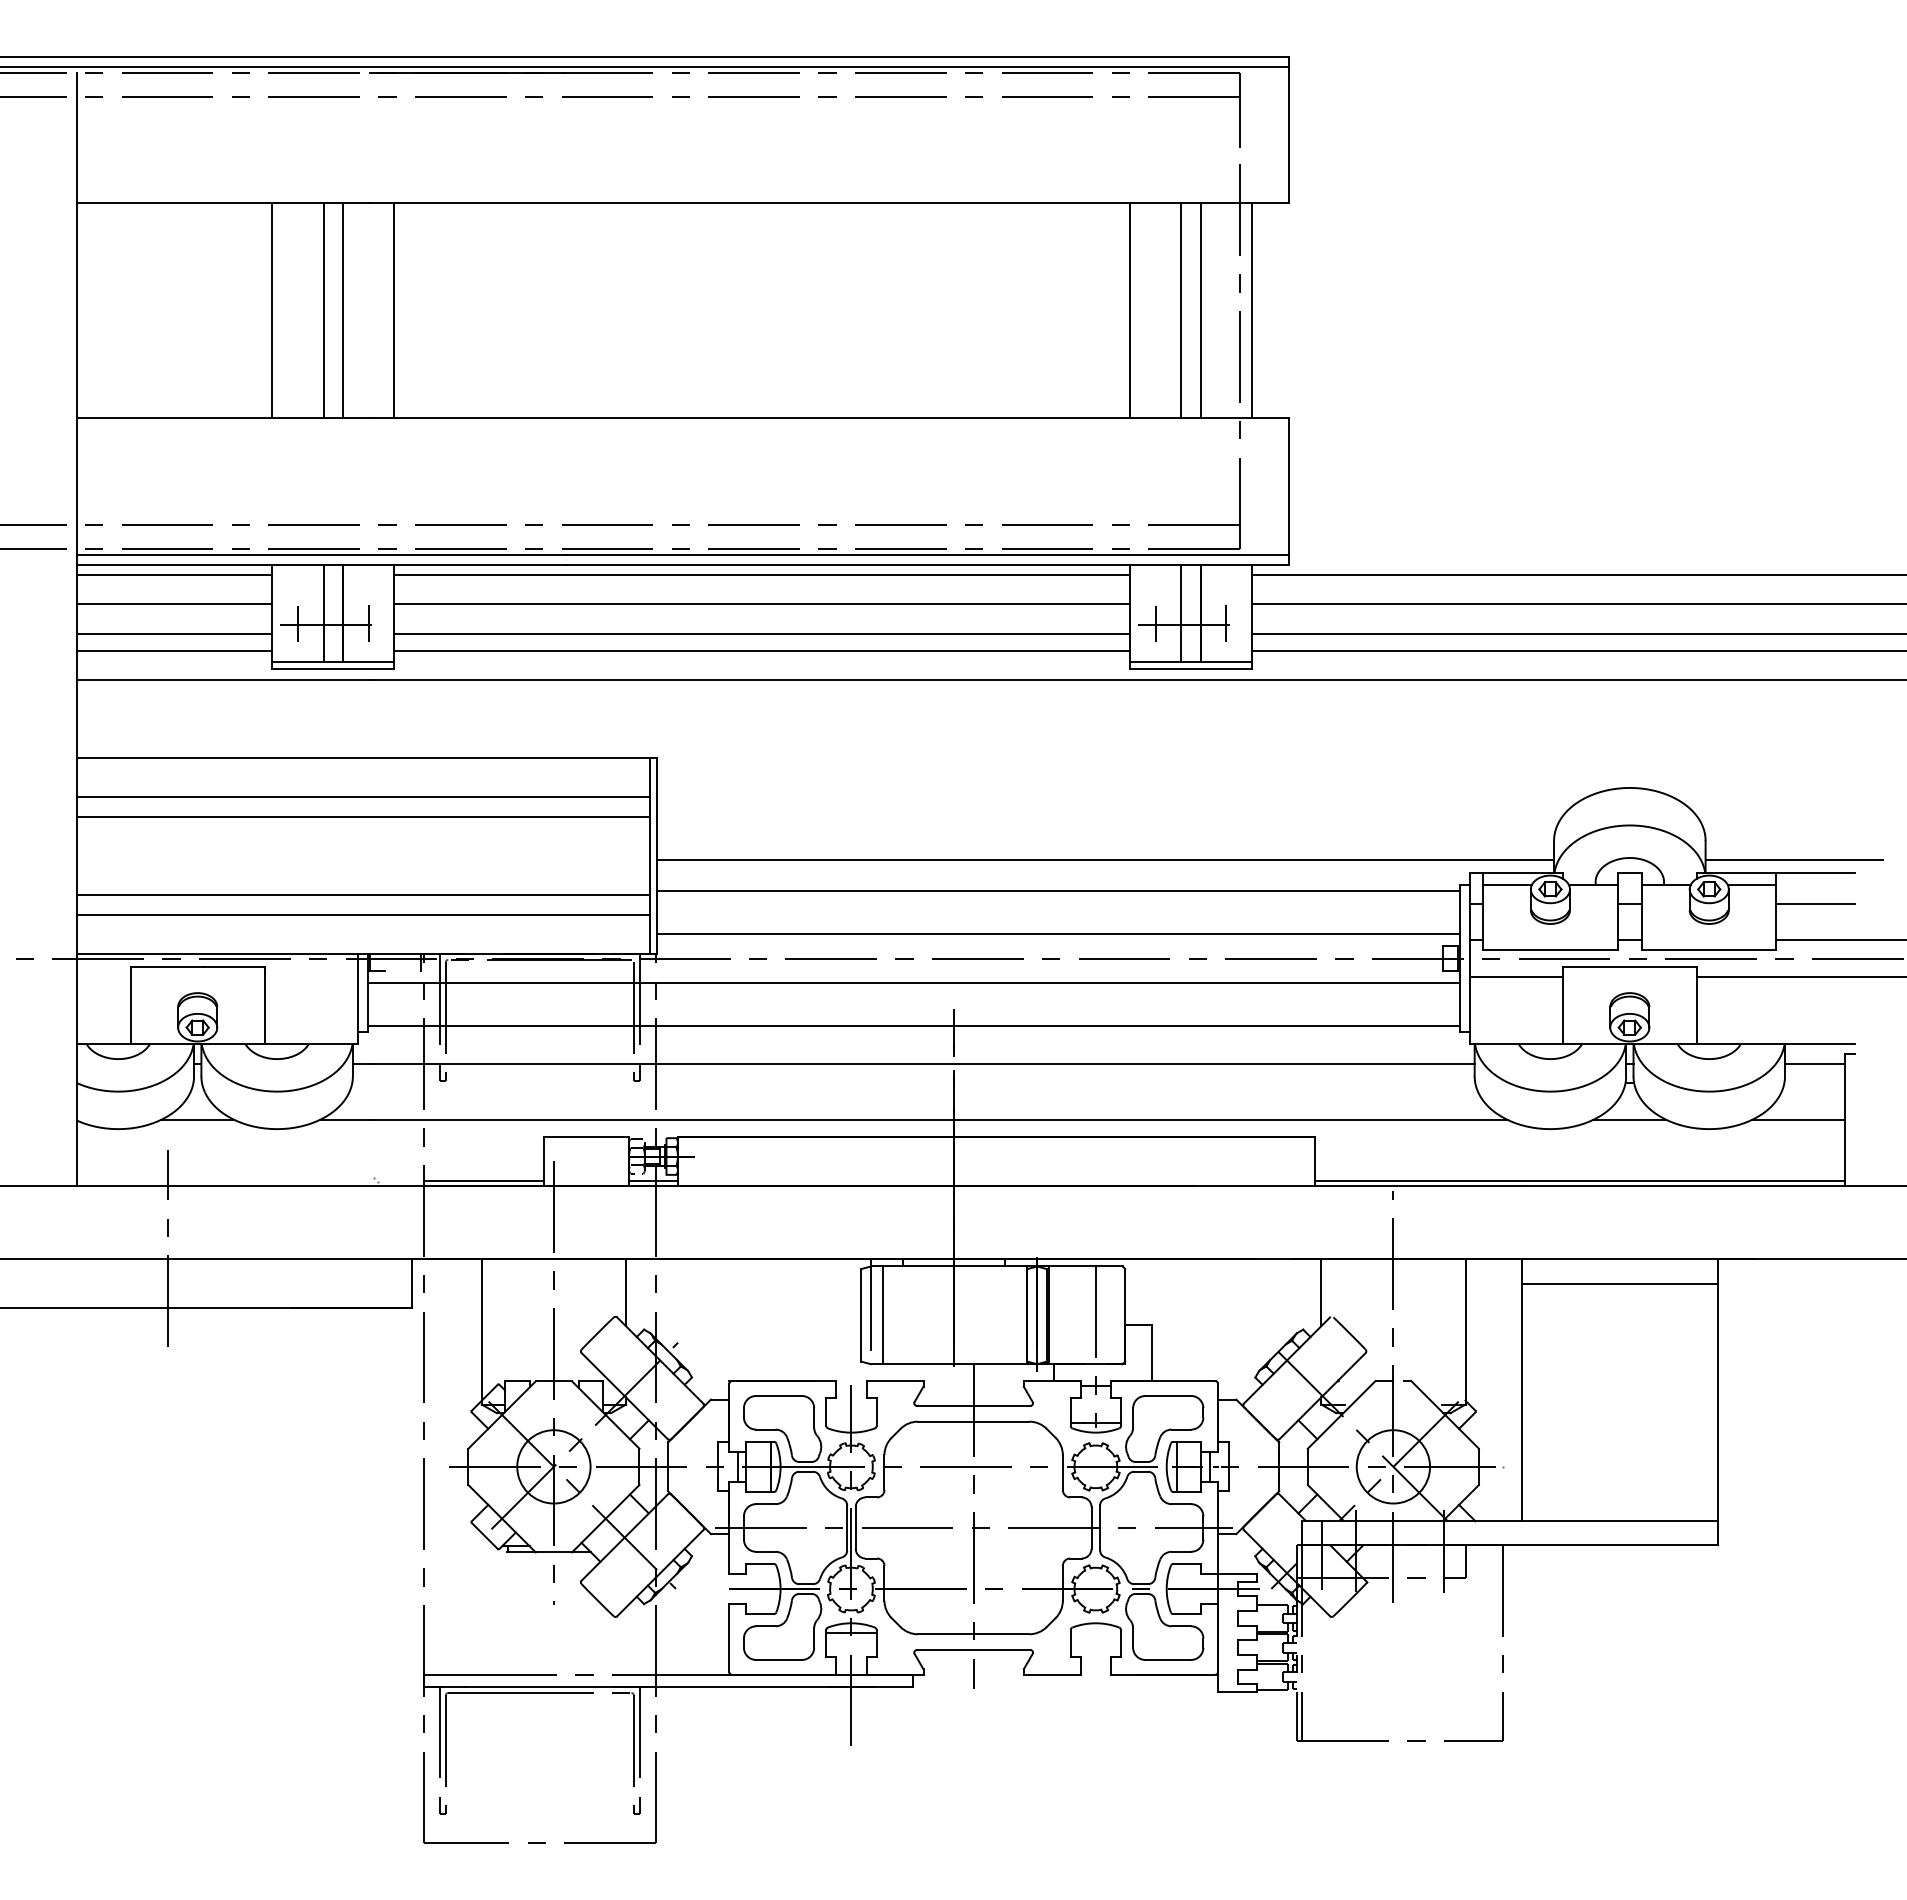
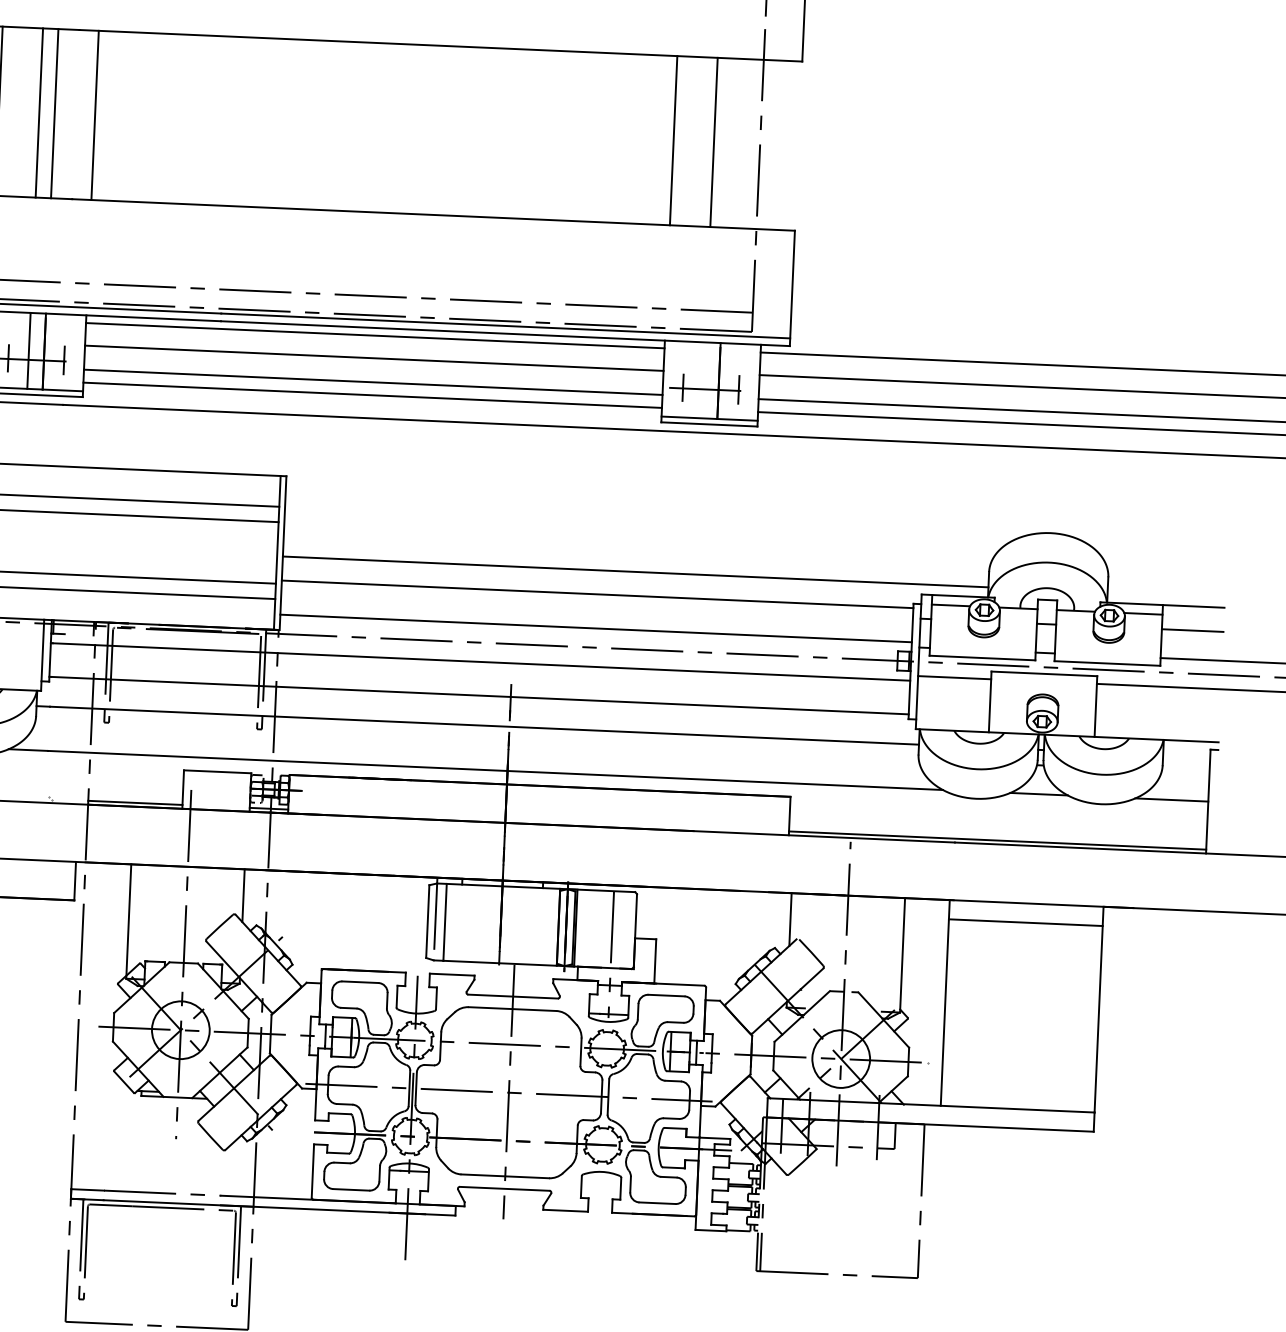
line: (1200, 310) -> (729, 142), removed
line: (1252, 310) -> (770, 144), removed
line: (1181, 613) -> (703, 380), removed
line: (1794, 860) -> (1177, 595), removed
line: (1814, 1063) -> (1186, 756), removed

